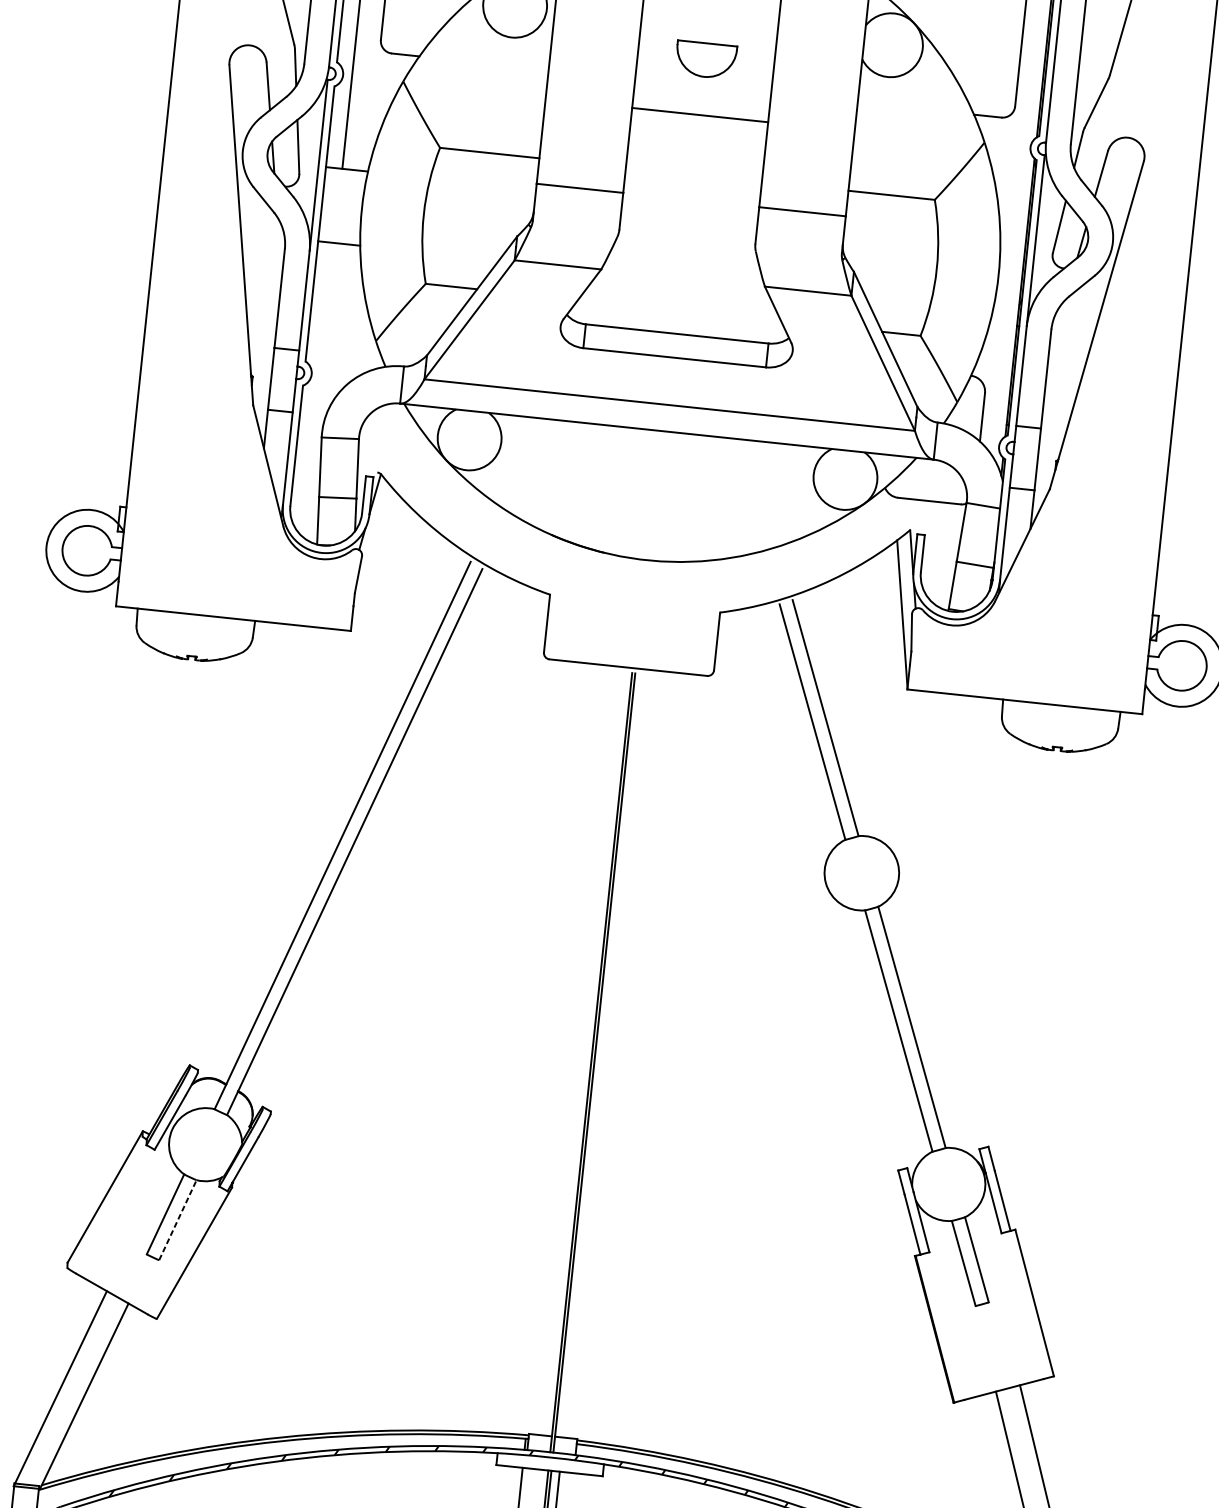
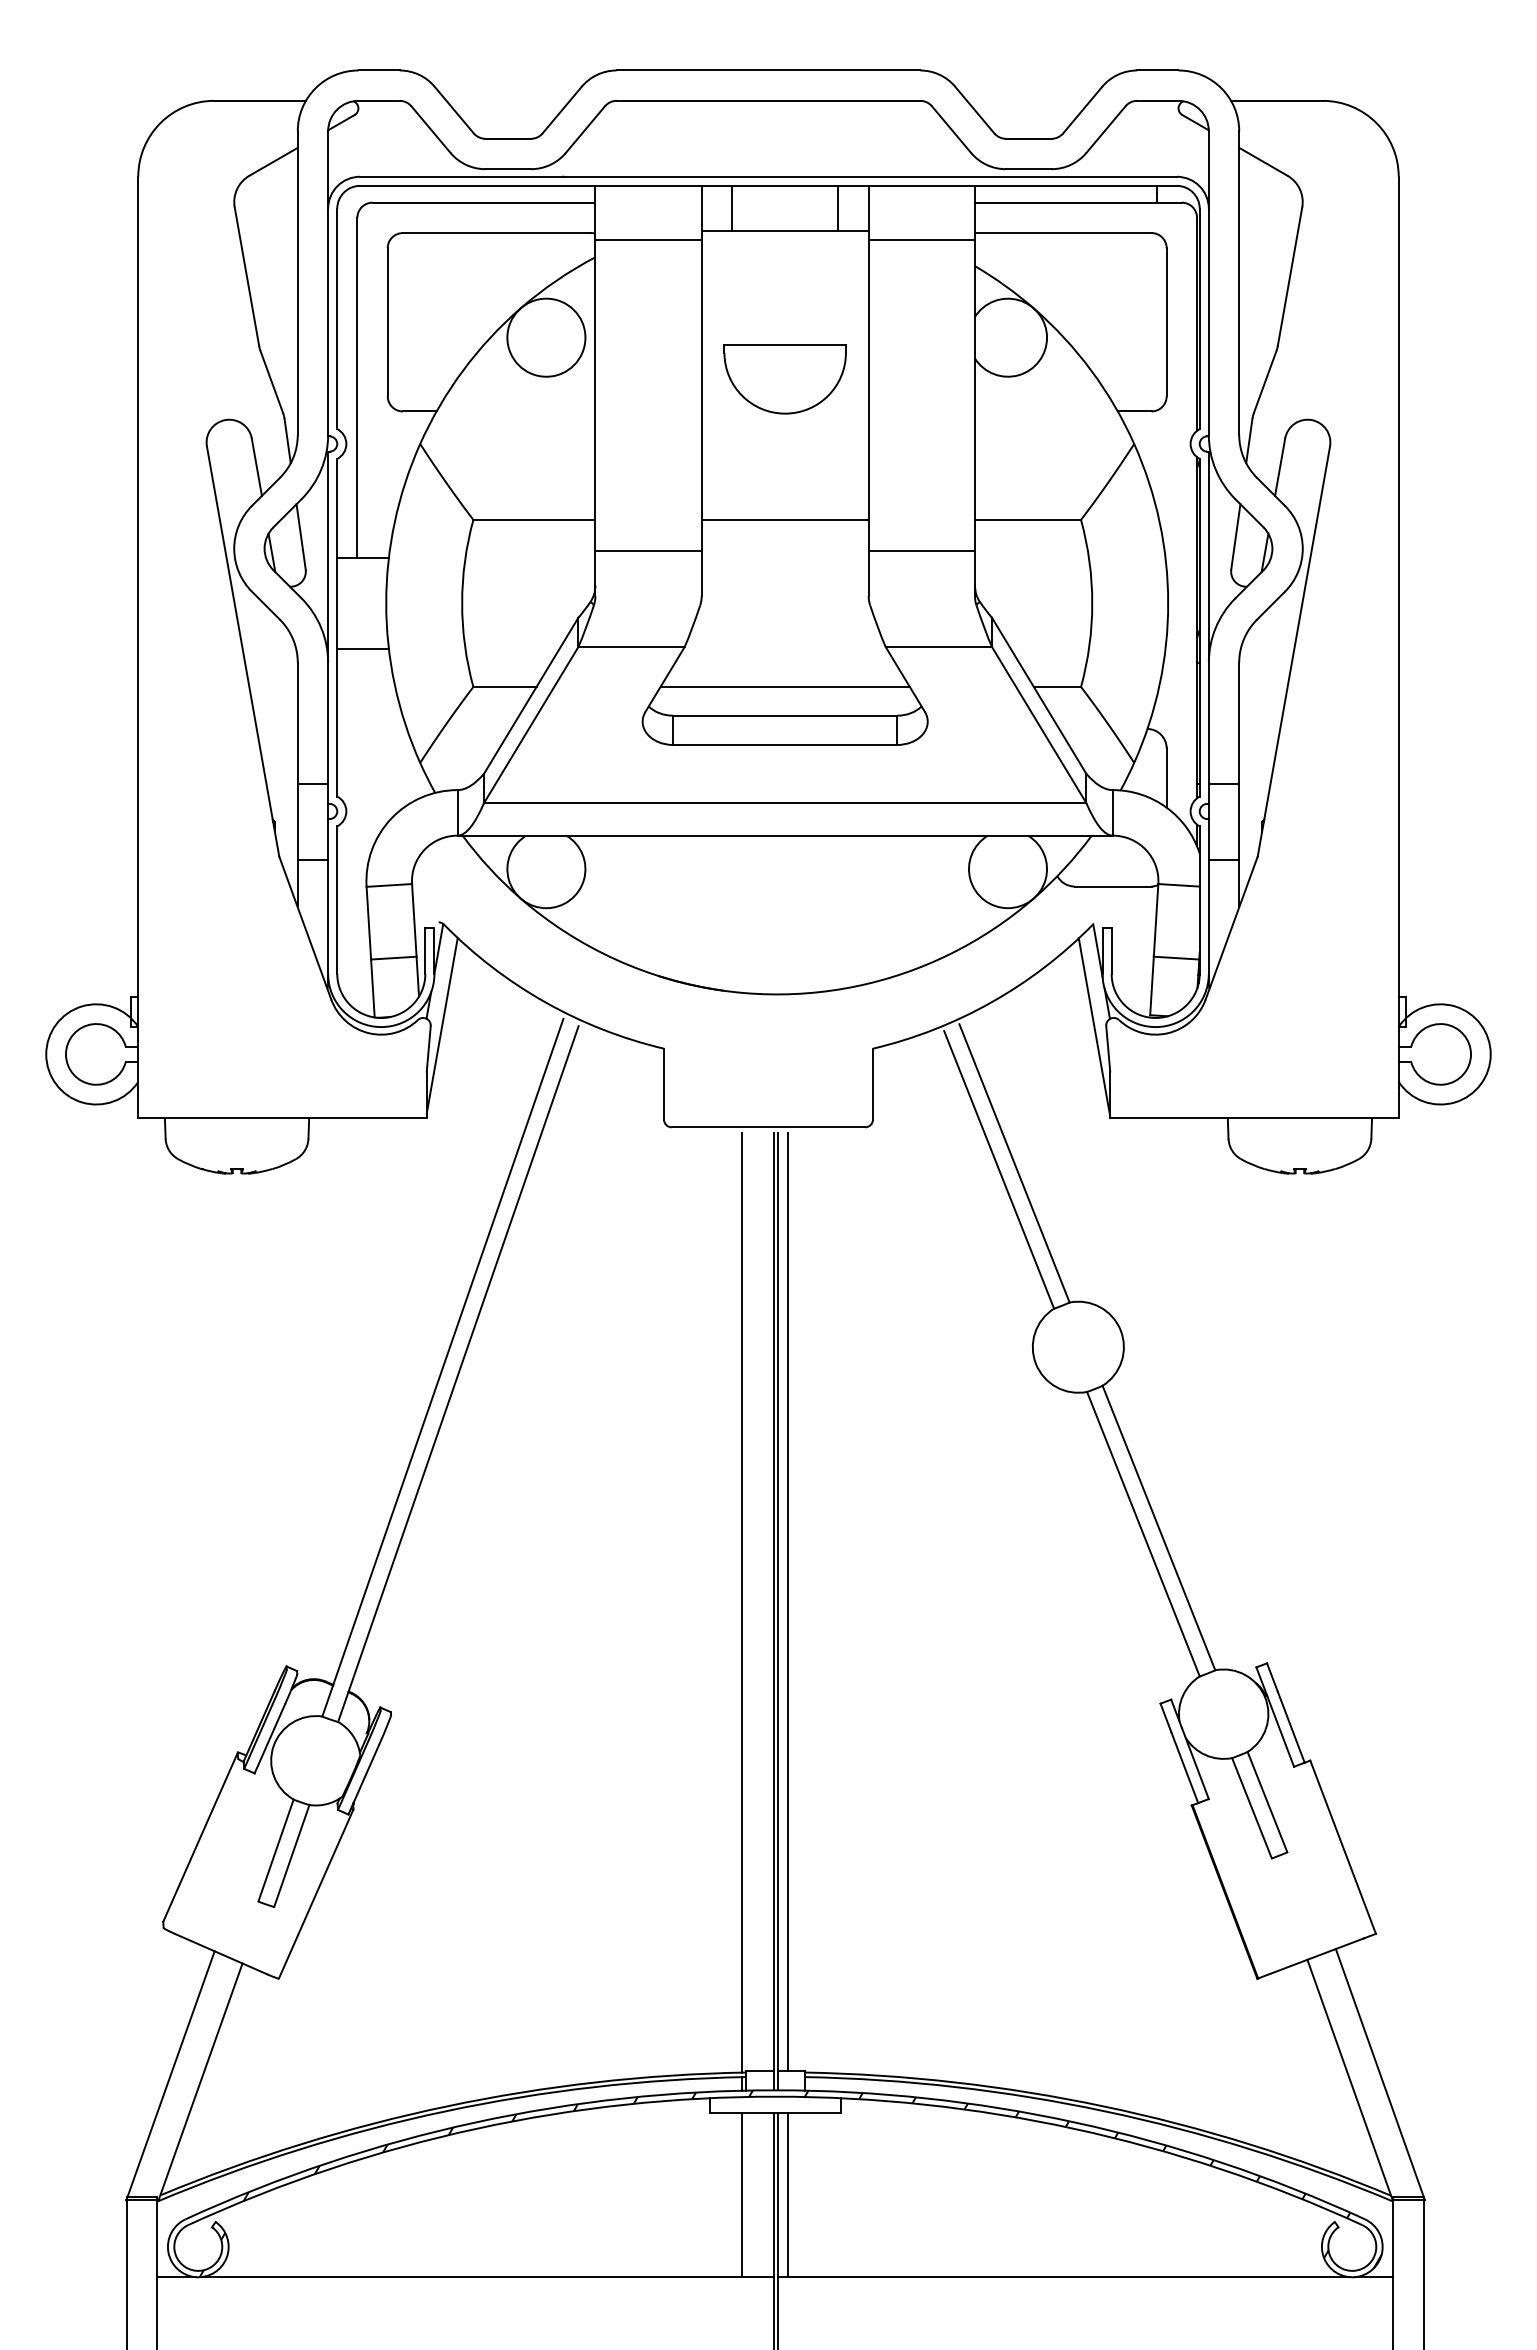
part: (705, 60) -> (784, 379), size x1.67
line: (699, 114) -> (784, 519), moved
line: (679, 310) -> (784, 686), added
line: (370, 556) -> (441, 1025), added
line: (566, 1052) -> (742, 1602), added
line: (603, 1055) -> (787, 1601), added
line: (177, 1219) -> (291, 1855), dashed -> solid

